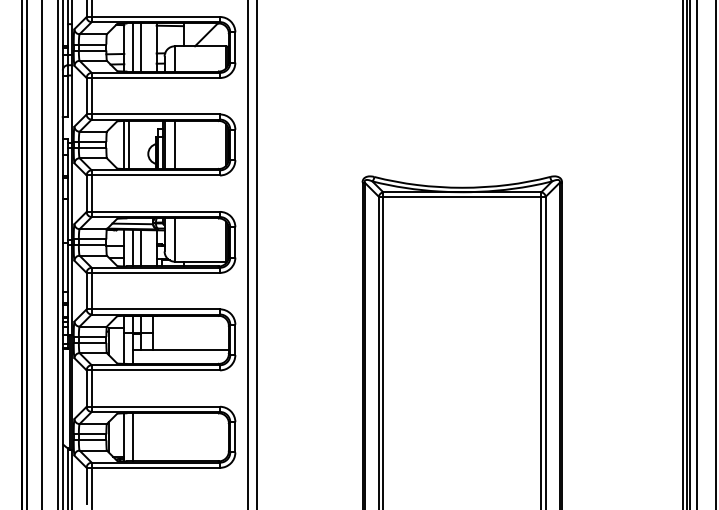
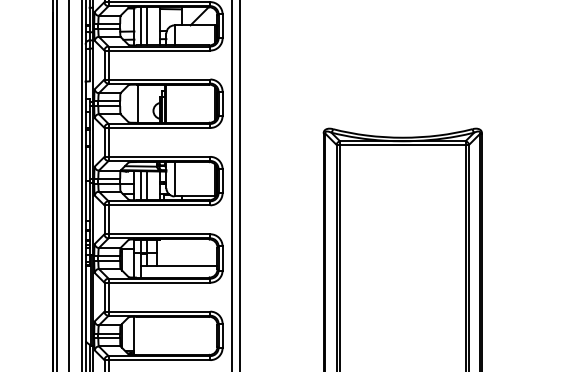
line: (124, 144) -> (134, 103), removed
line: (174, 144) -> (174, 103), removed
line: (133, 437) -> (141, 336), removed

